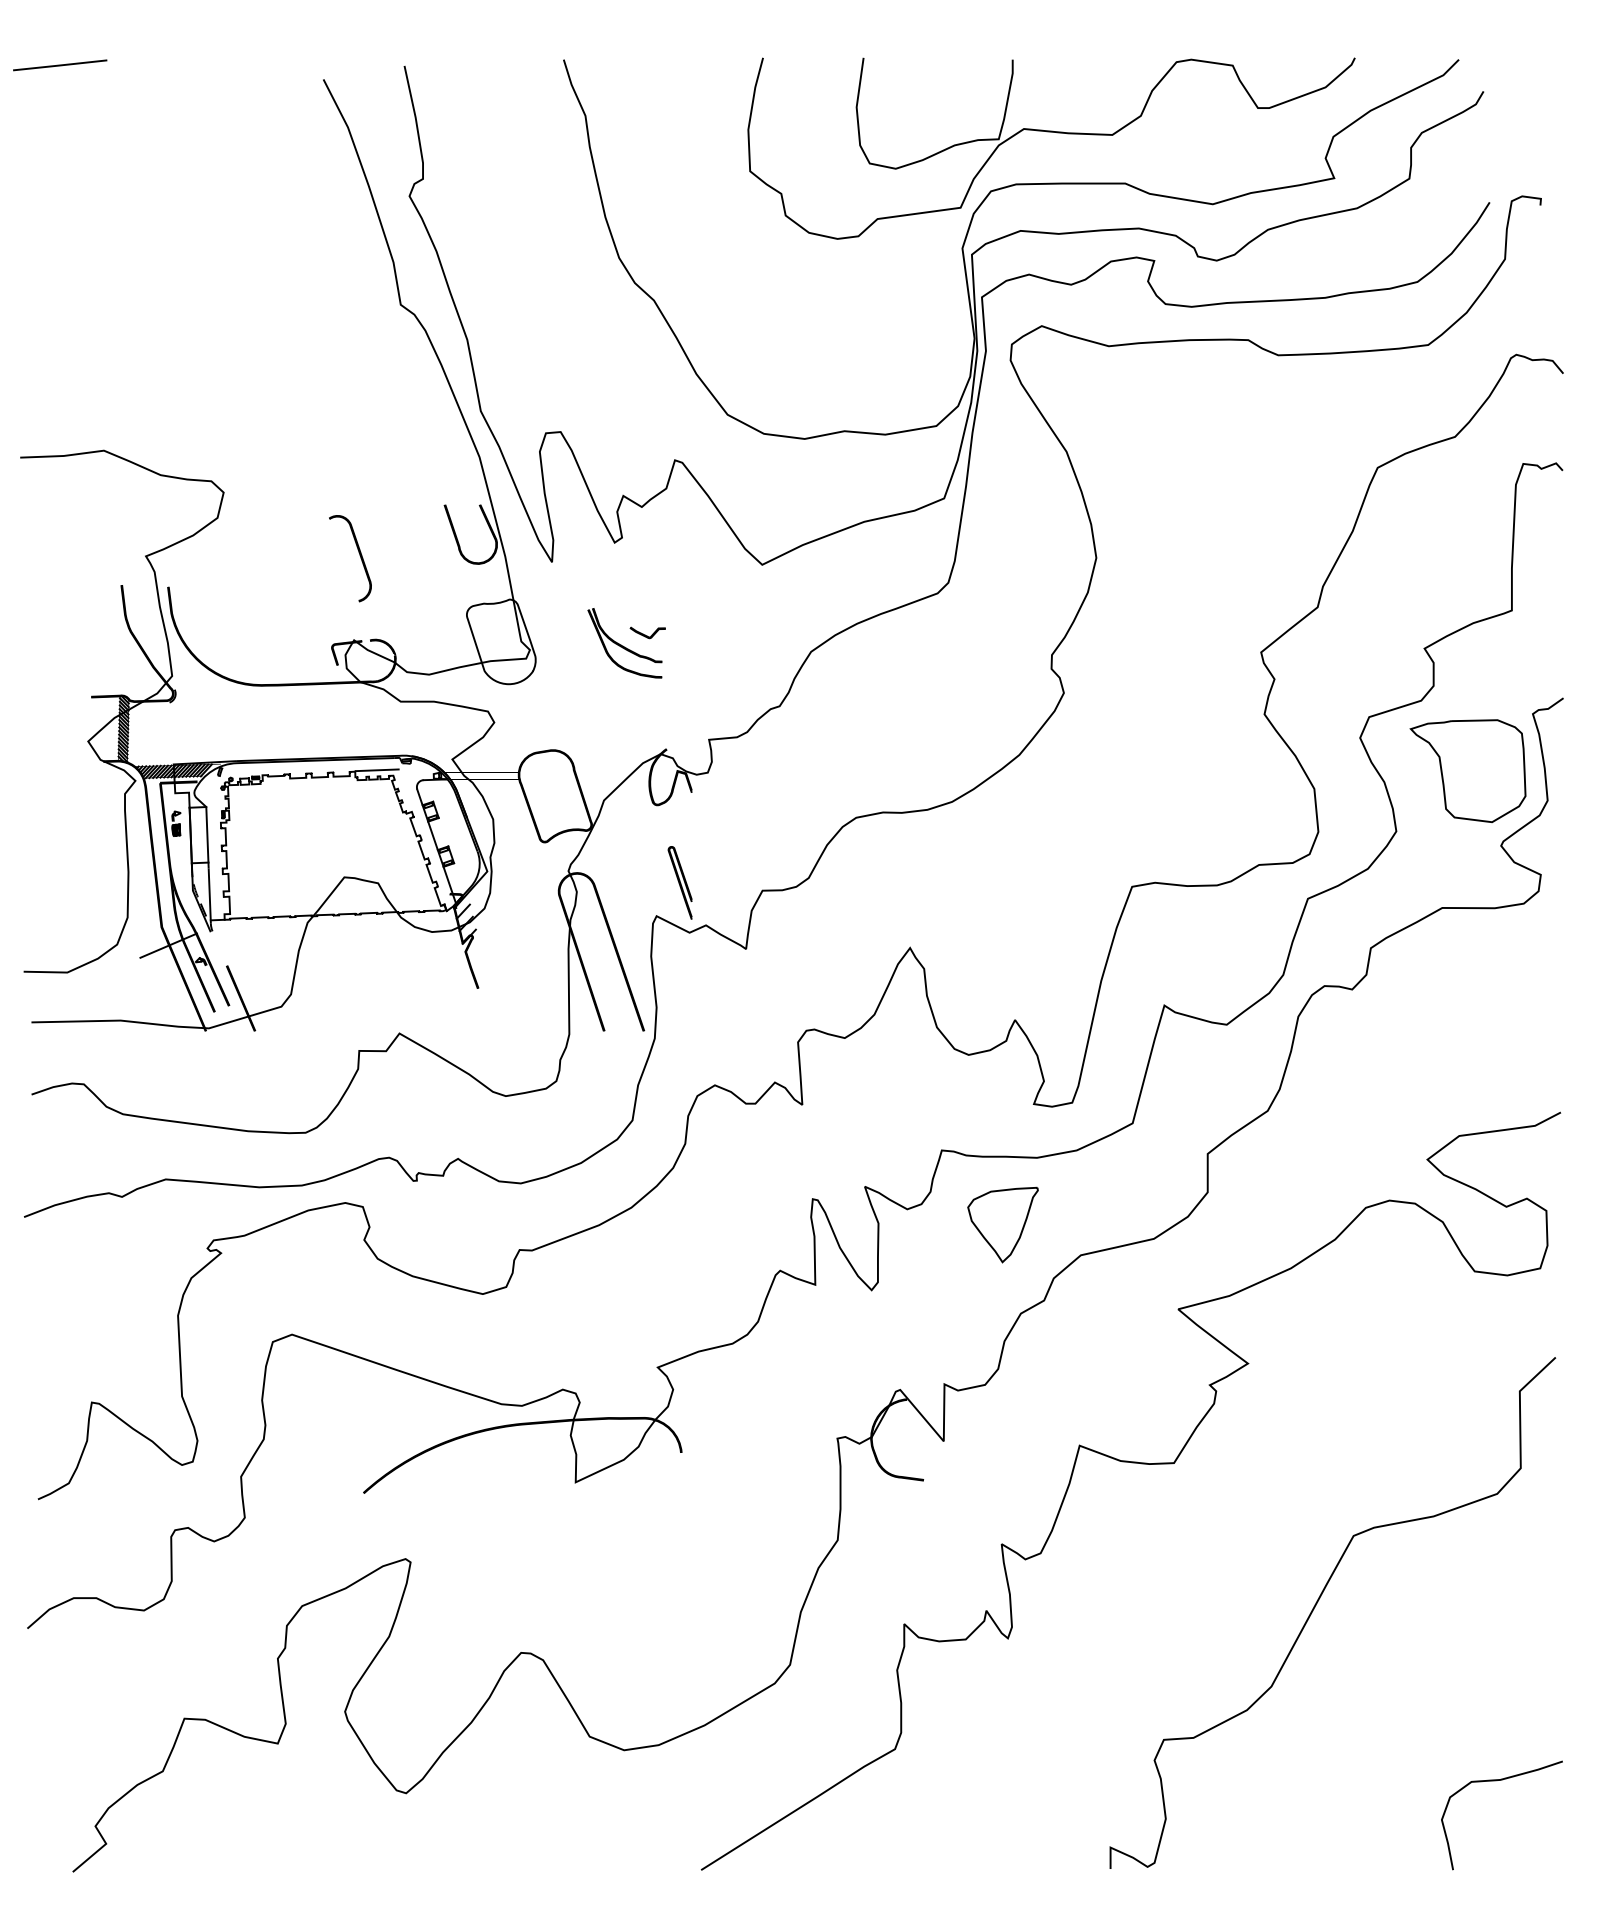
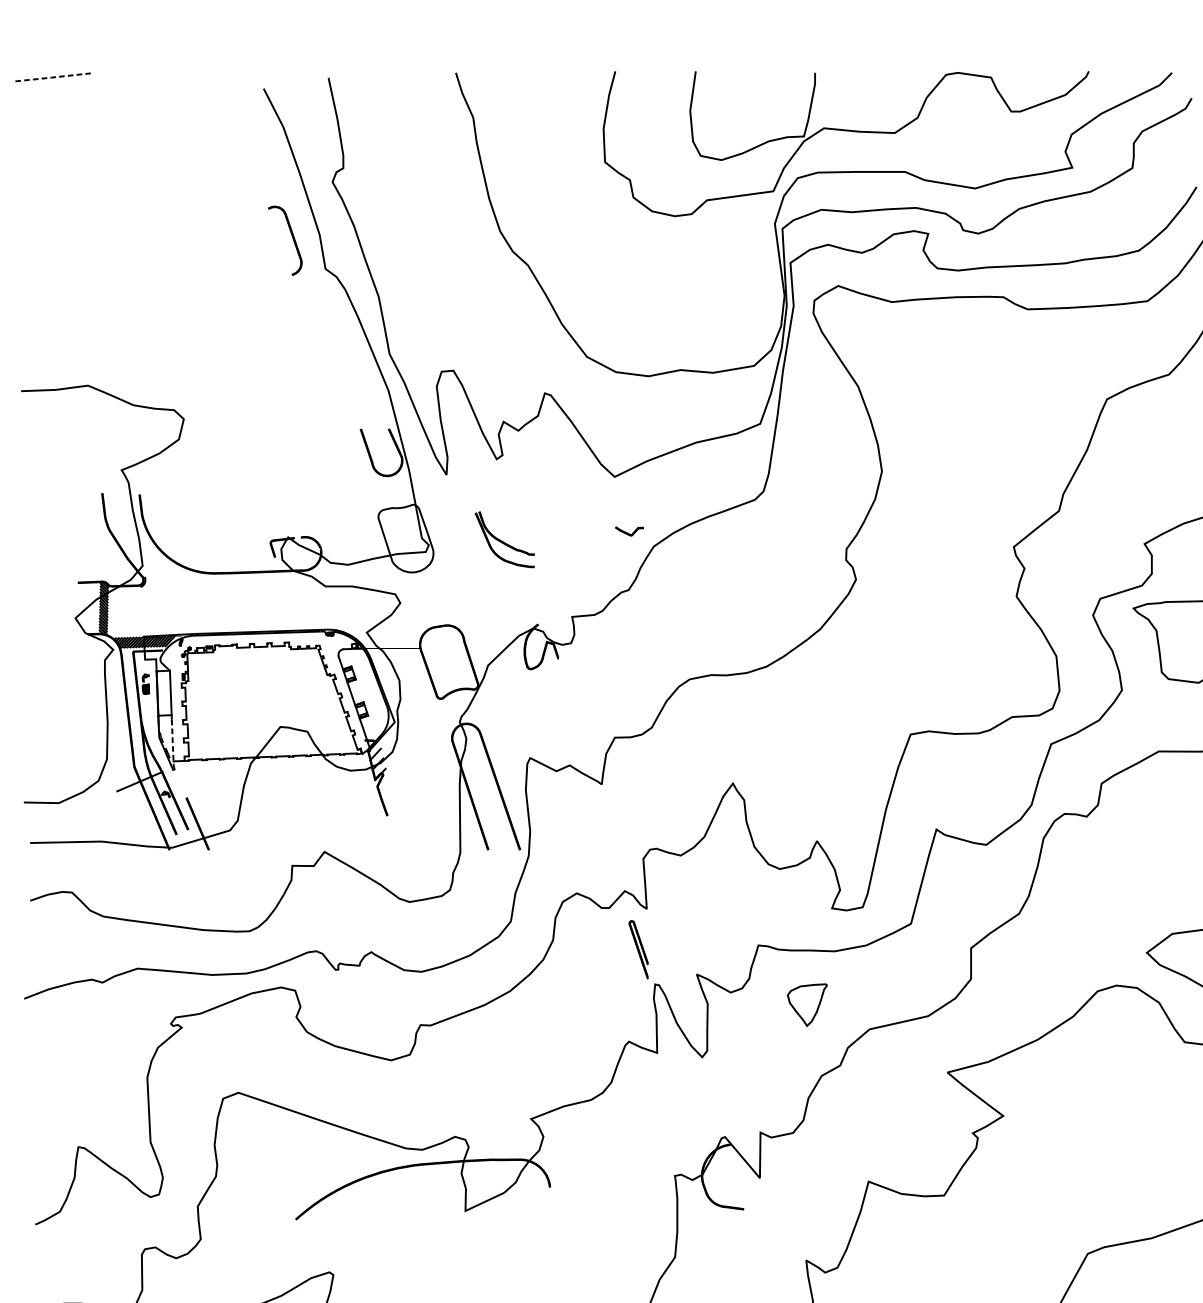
line: (60, 65) -> (53, 77), solid -> dashed
part: (359, 555) -> (292, 238), moved
part: (647, 632) -> (629, 531), moved
line: (376, 770) -> (306, 641), removed
part: (679, 882) -> (638, 949), moved
line: (209, 896) -> (172, 742), solid -> dashed
part: (1002, 1224) -> (806, 1004), size x0.7

